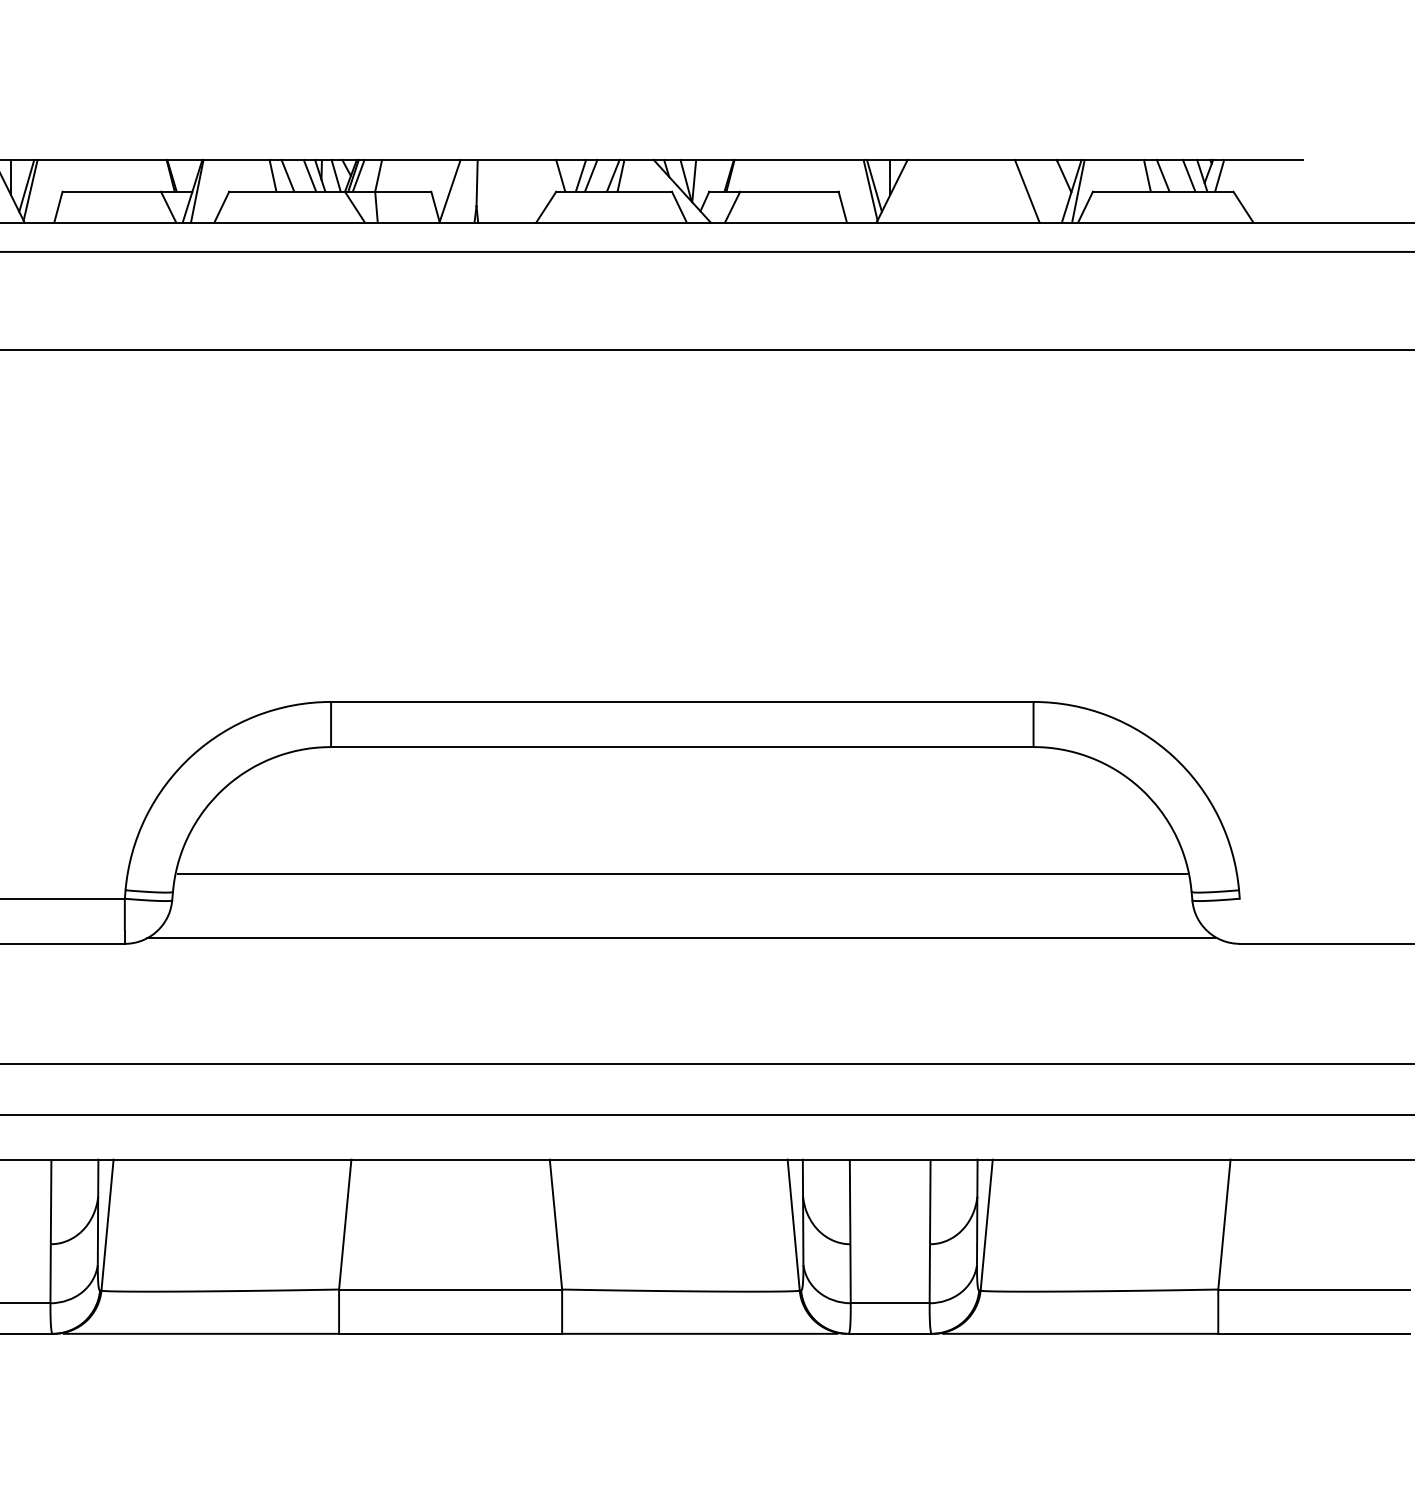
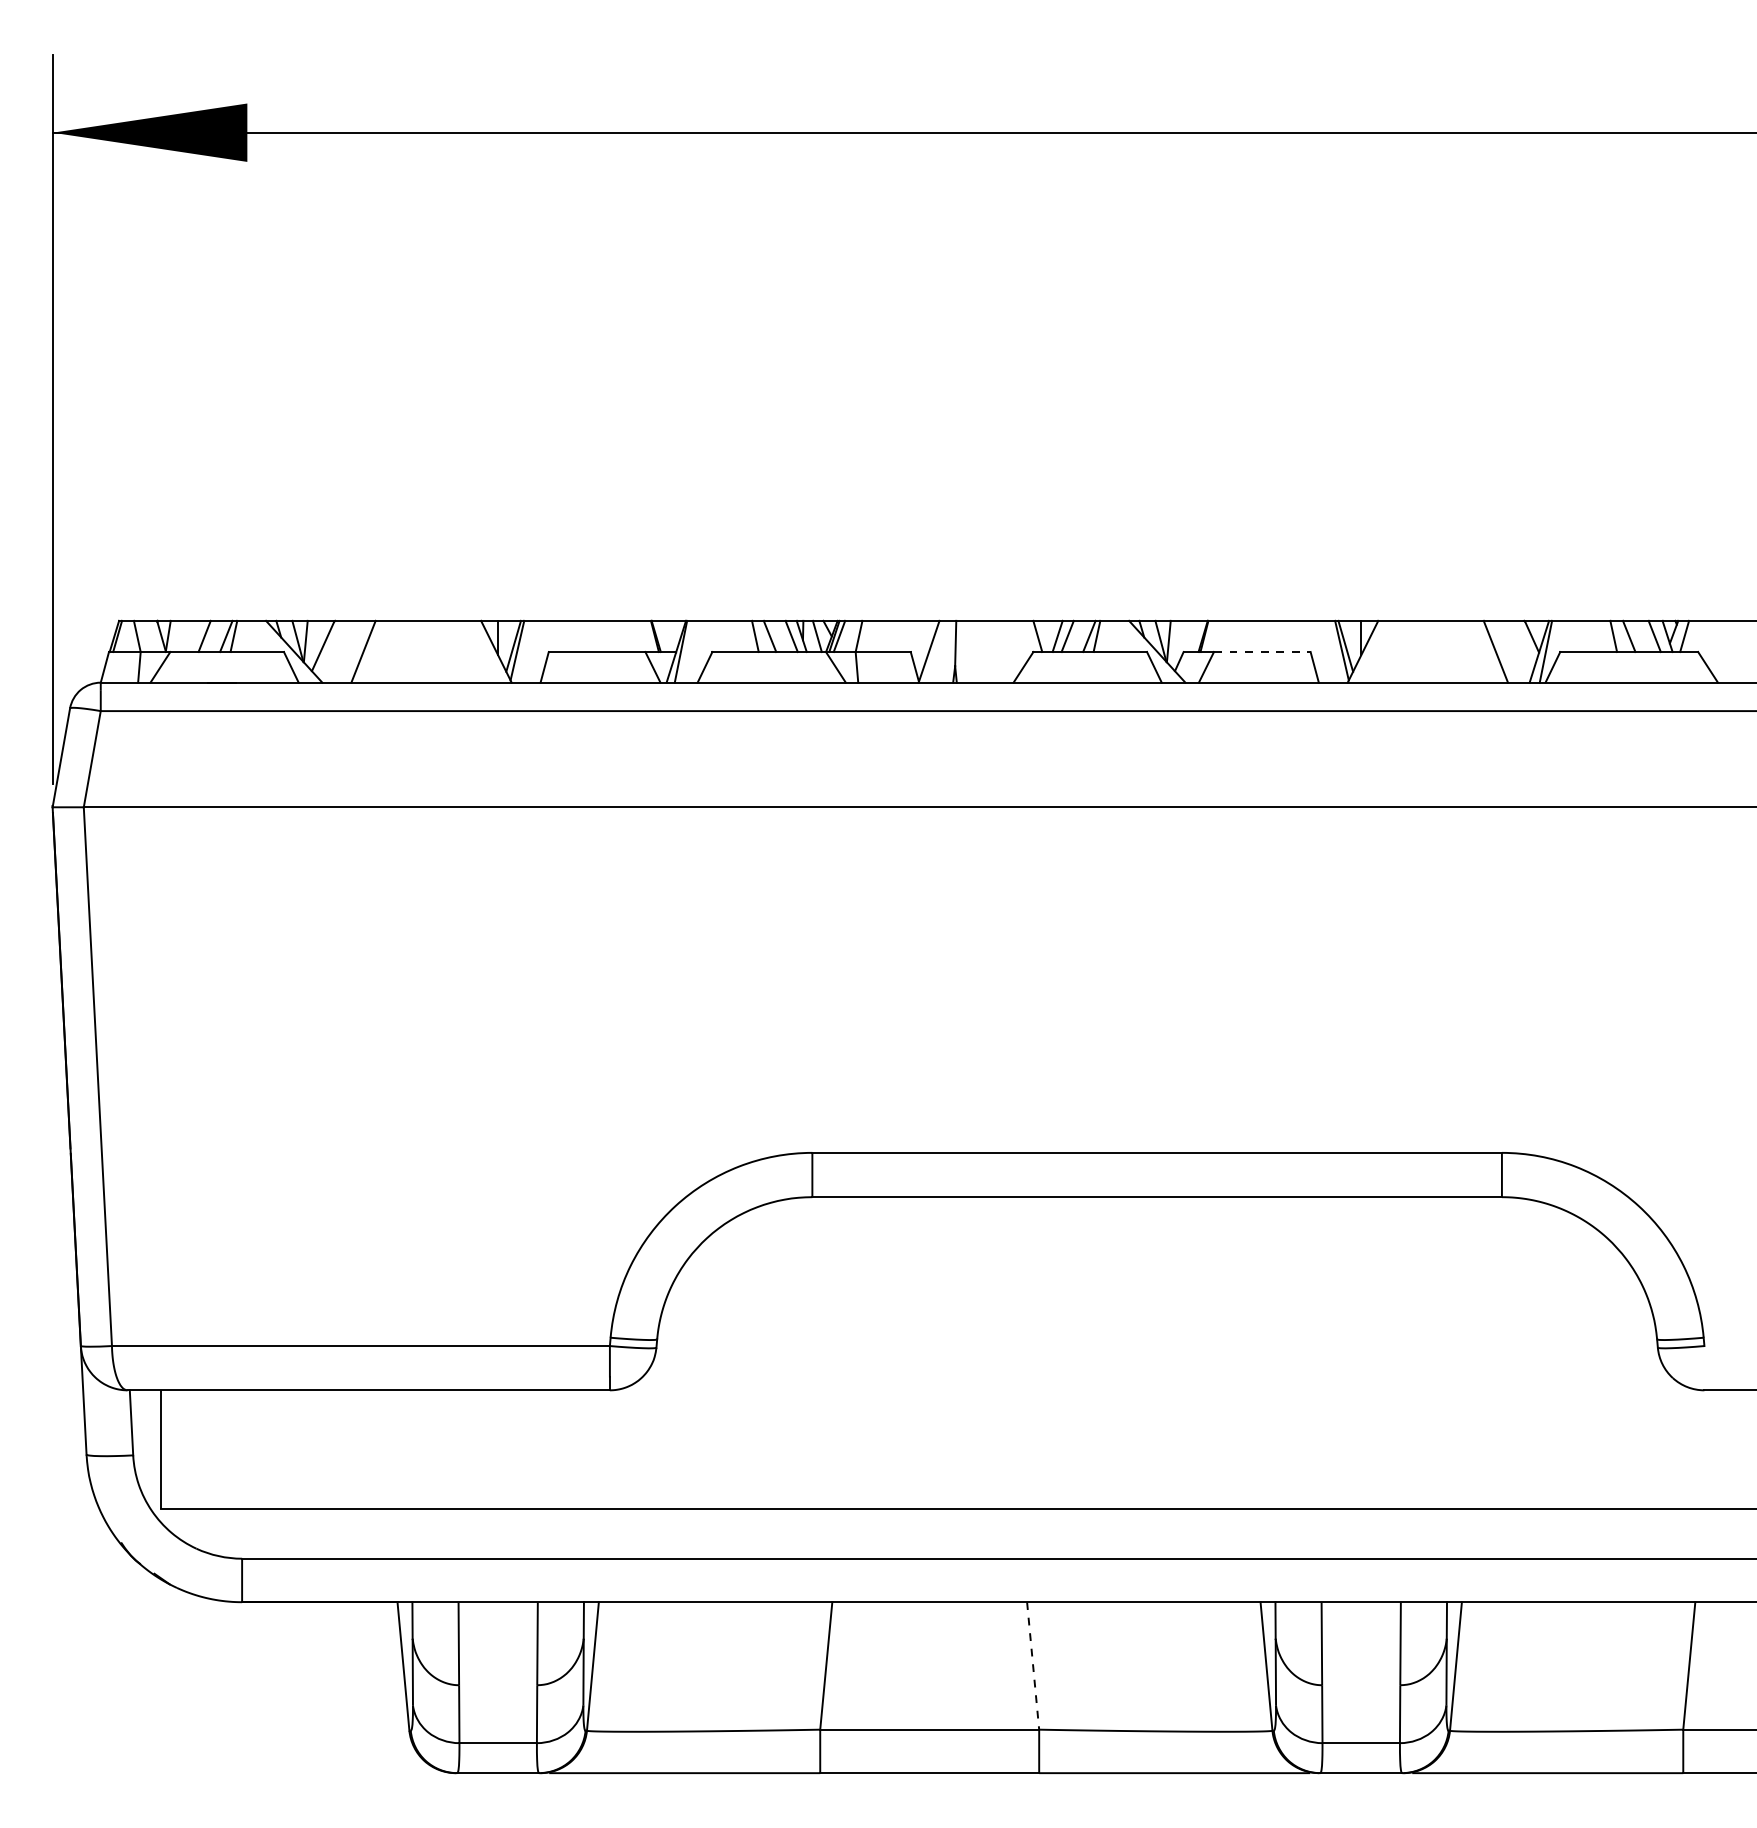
line: (789, 192) -> (1262, 652), solid -> dashed
line: (681, 873) -> (1156, 1321), removed
line: (681, 937) -> (1156, 1384), removed
line: (556, 1225) -> (1033, 1666), solid -> dashed

